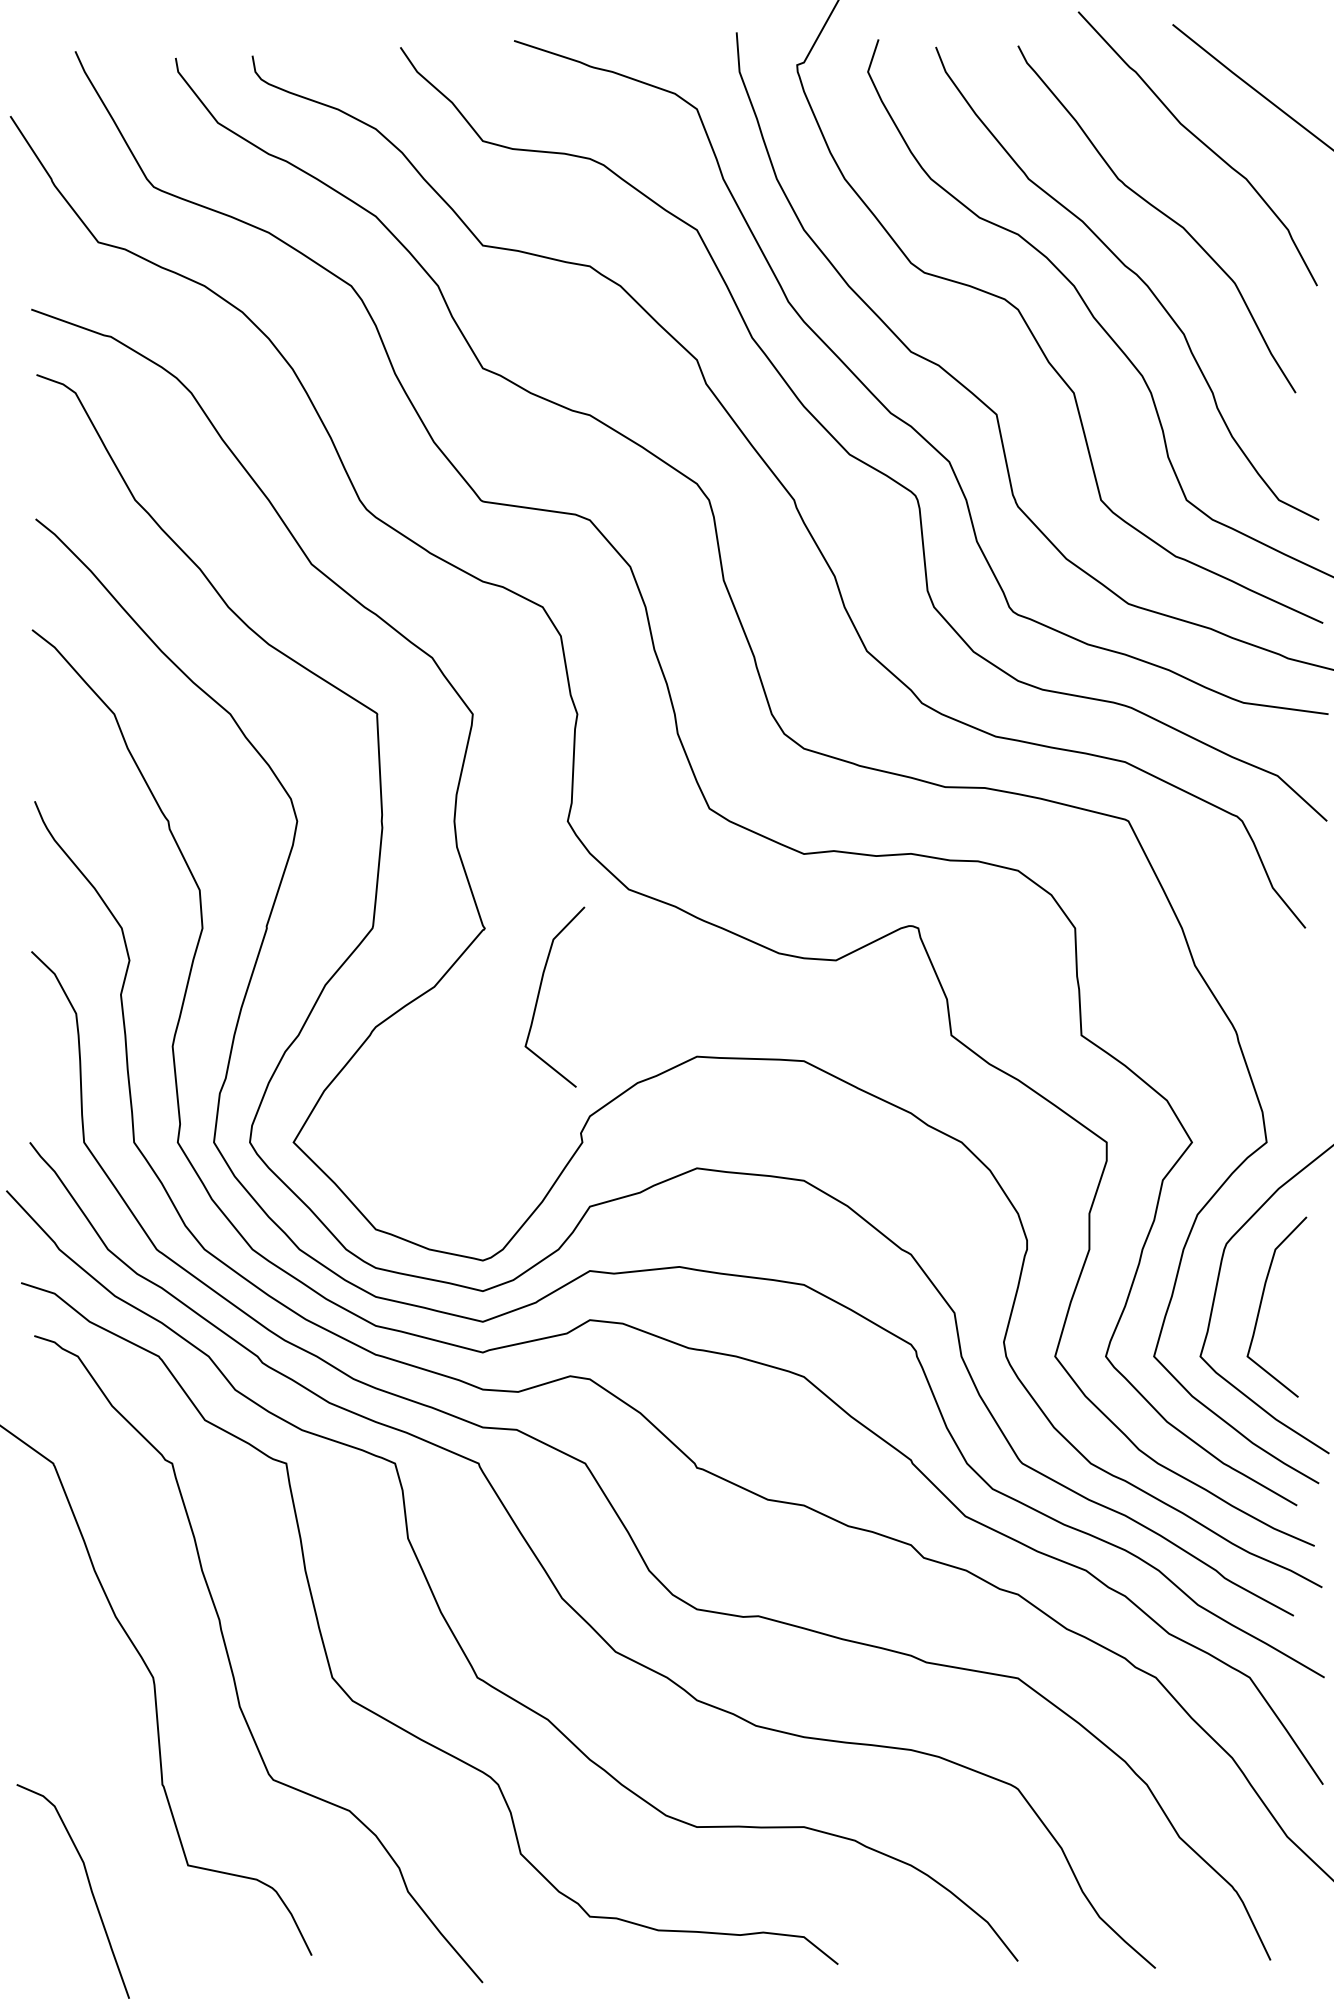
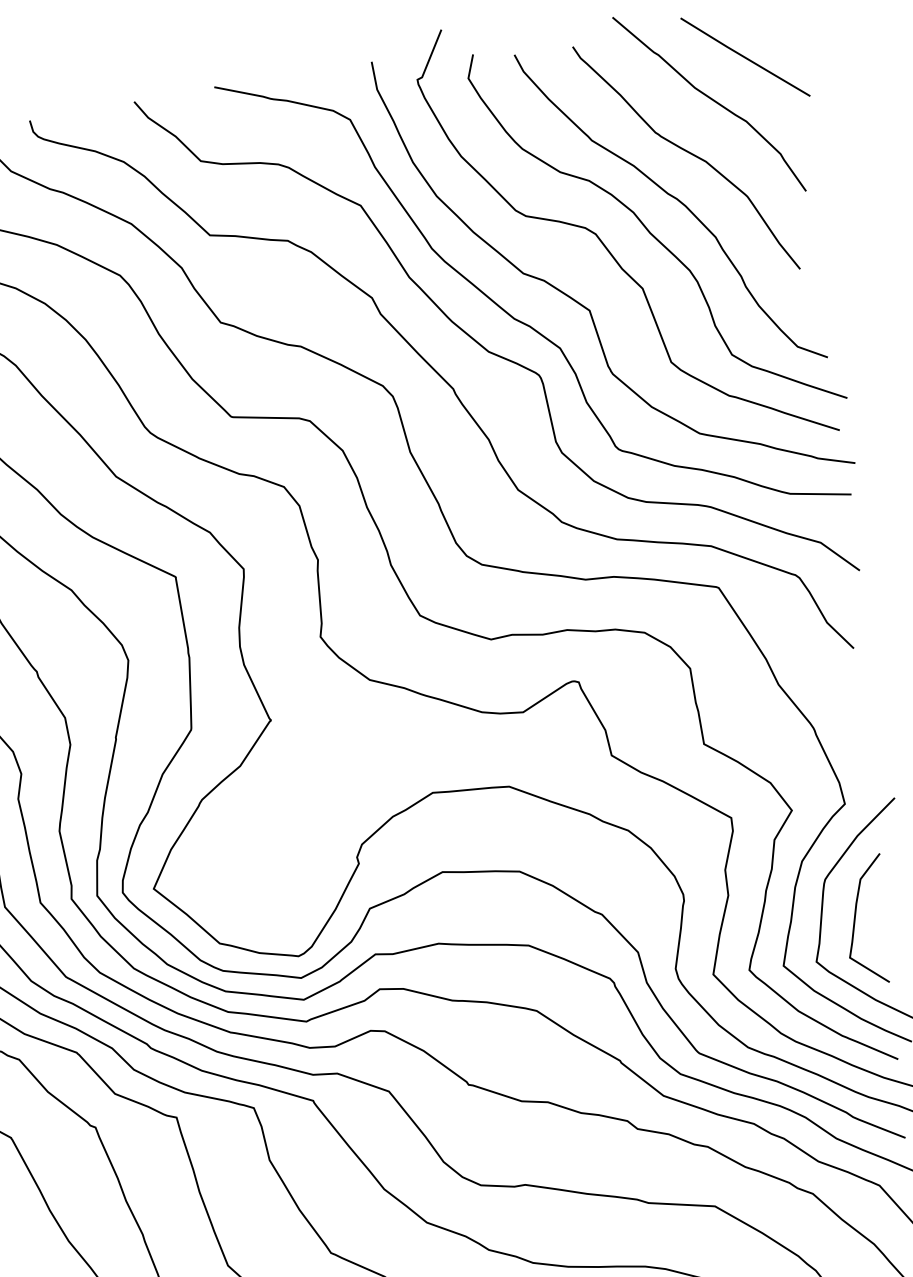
curve: (540, 991) -> (315, 760), removed

